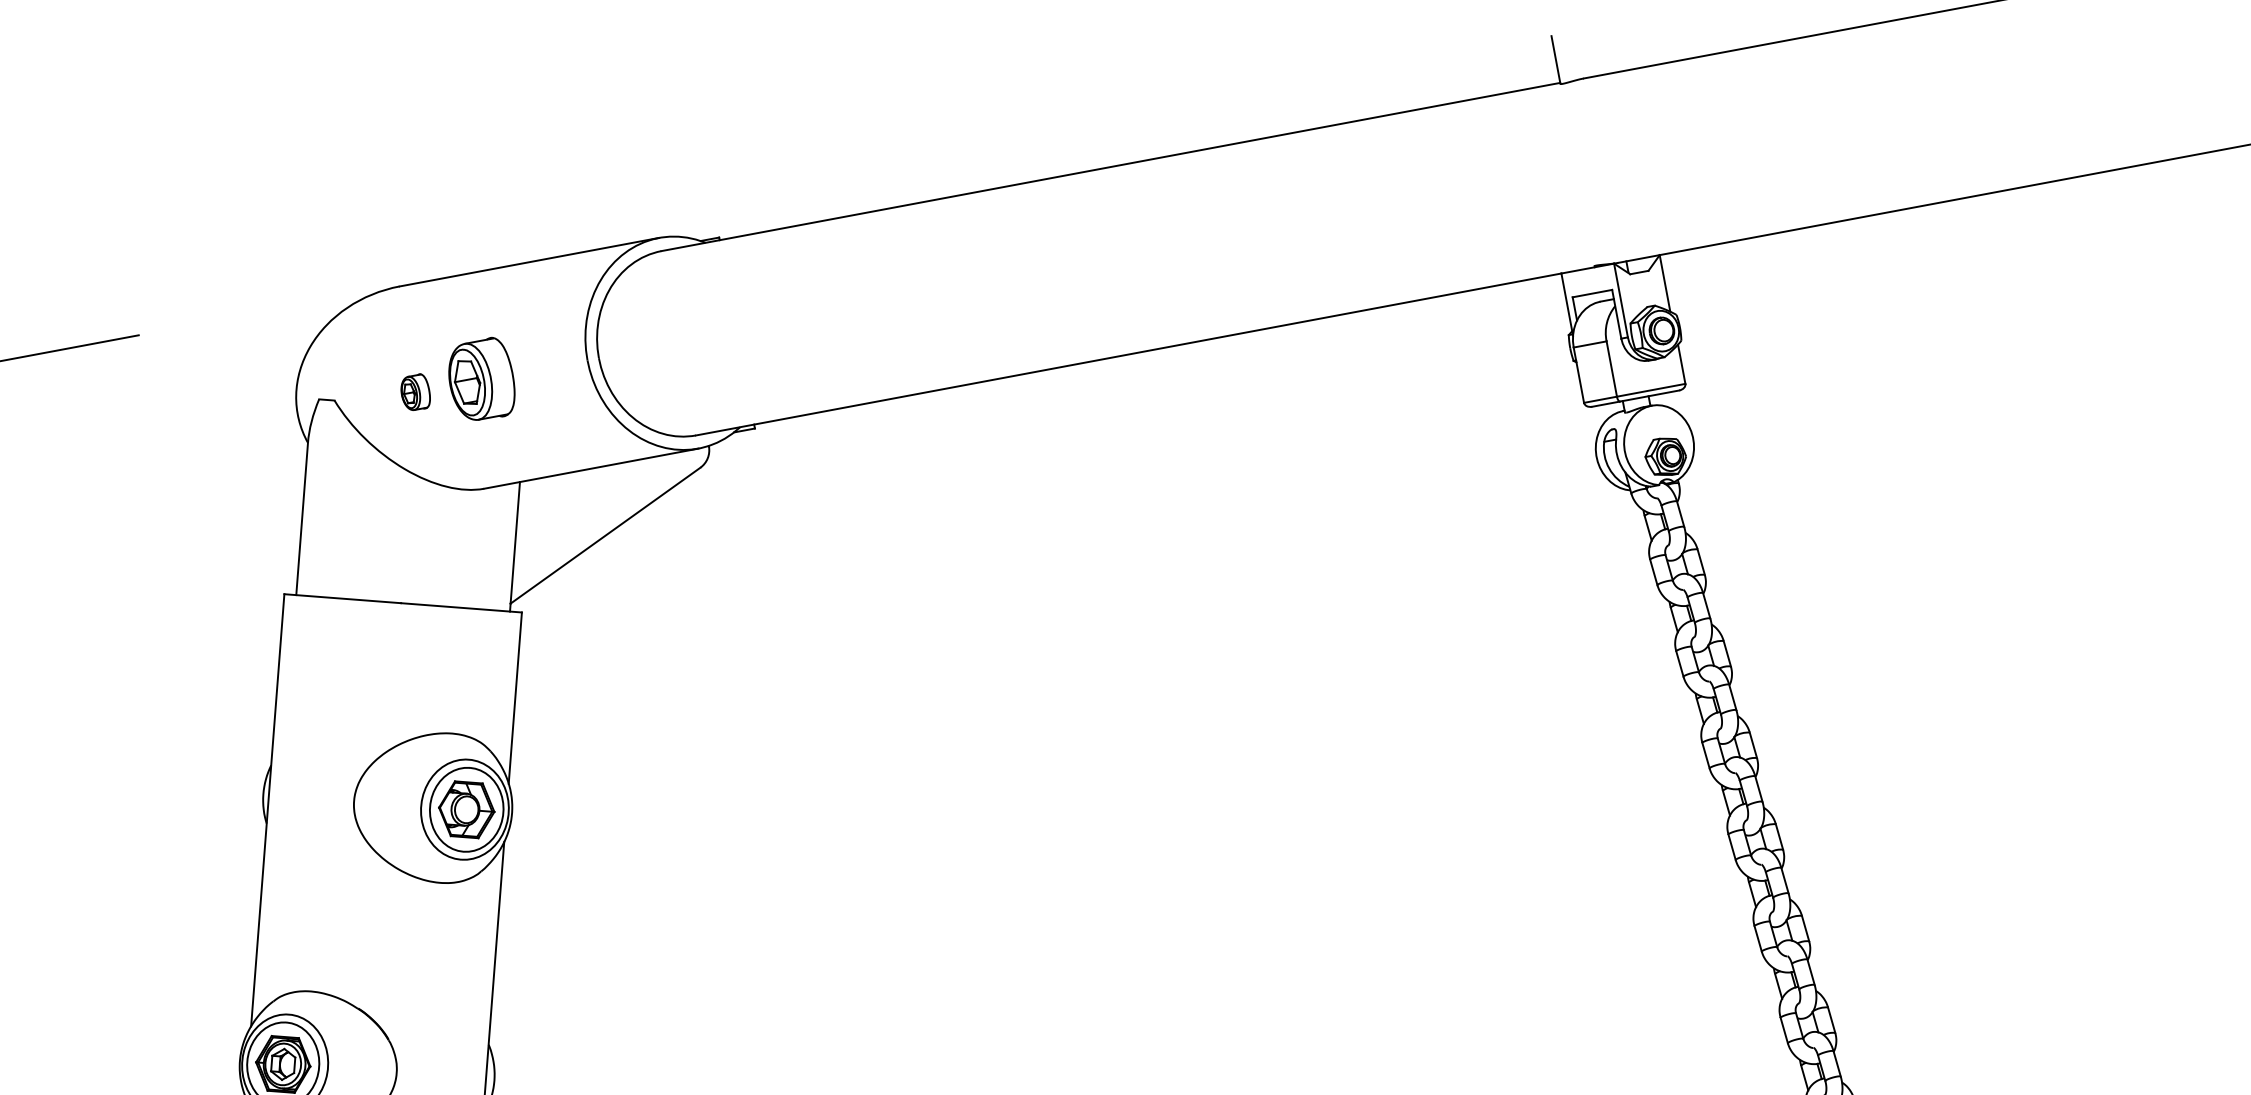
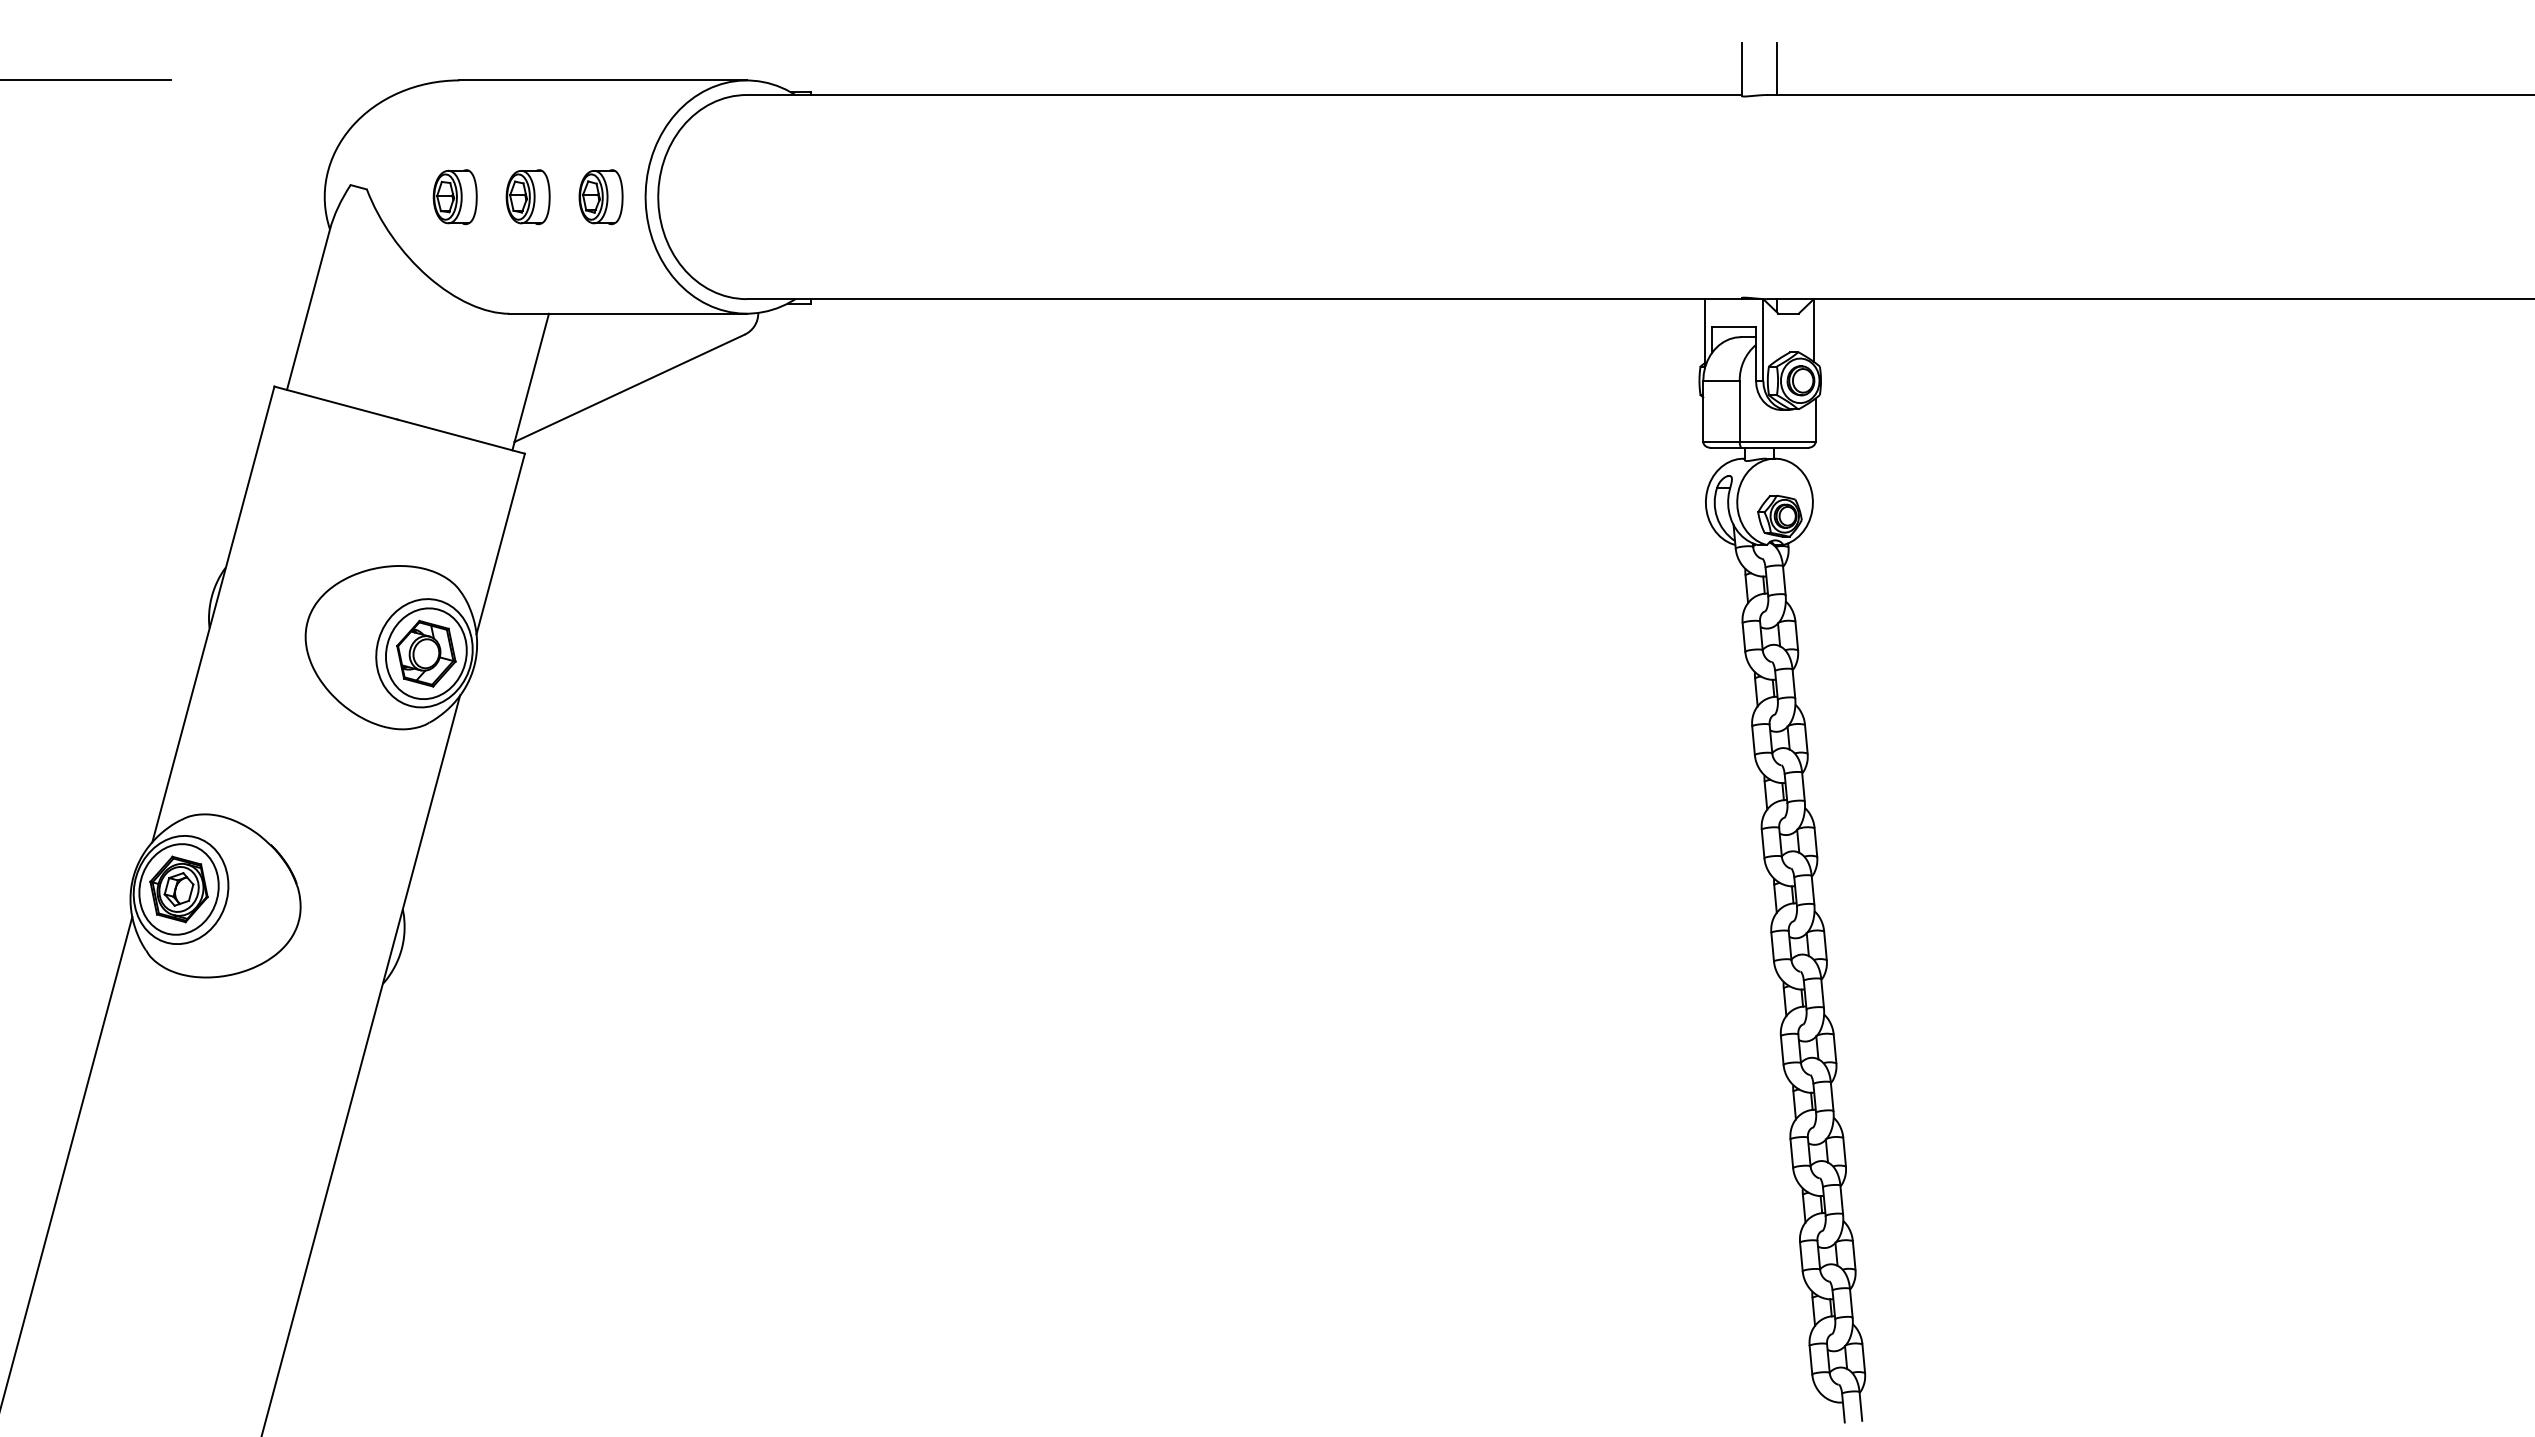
line: (1587, 54) -> (1776, 69), added
part: (546, 368) -> (600, 197), added
part: (480, 380) -> (527, 197), size x0.62
part: (415, 393) -> (454, 197), size x1.43

